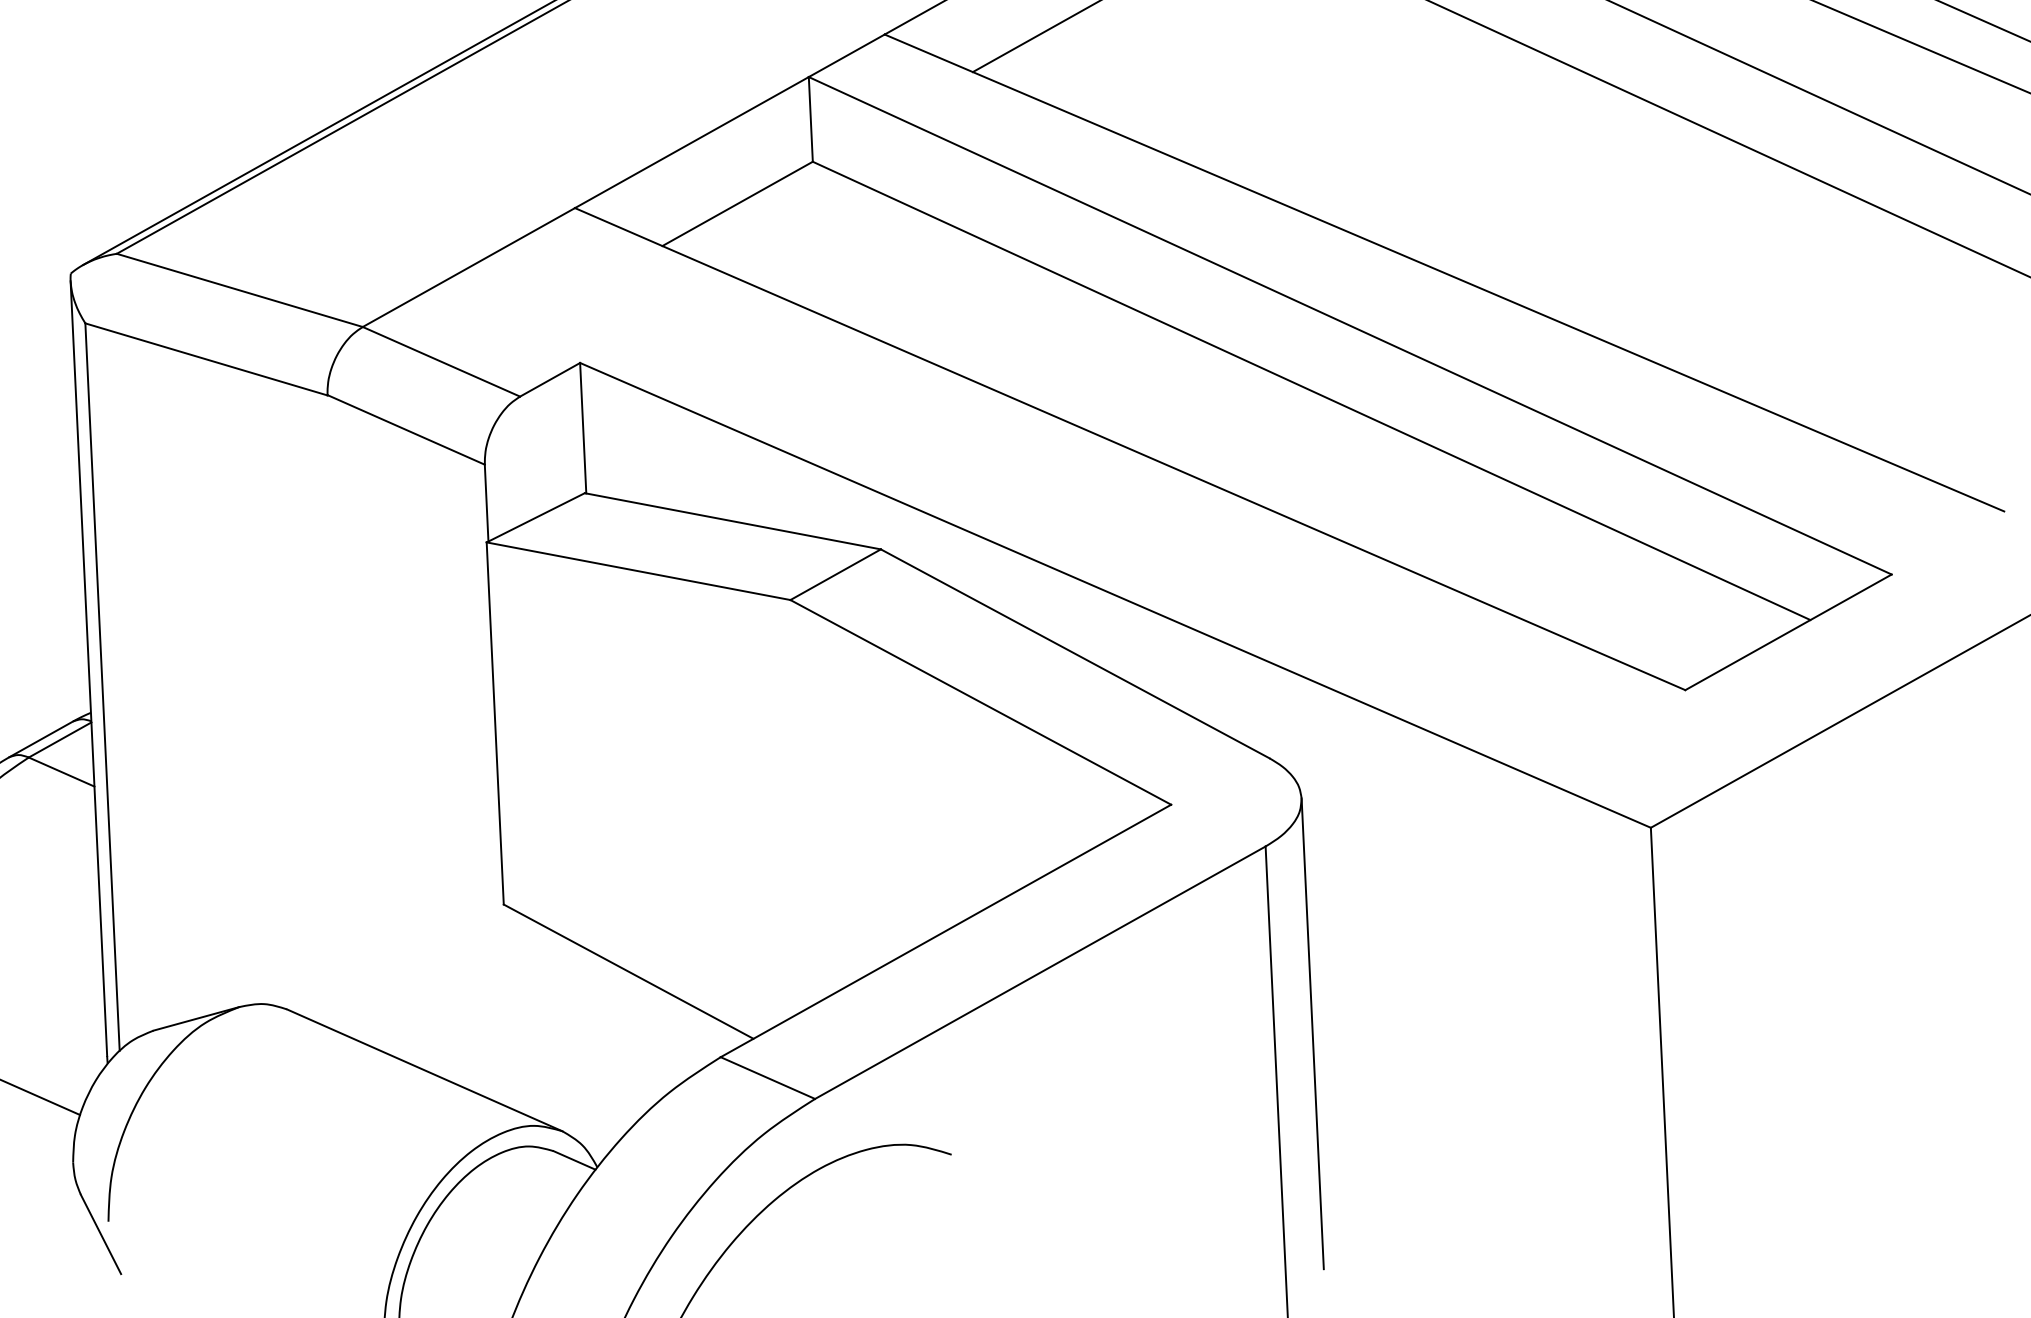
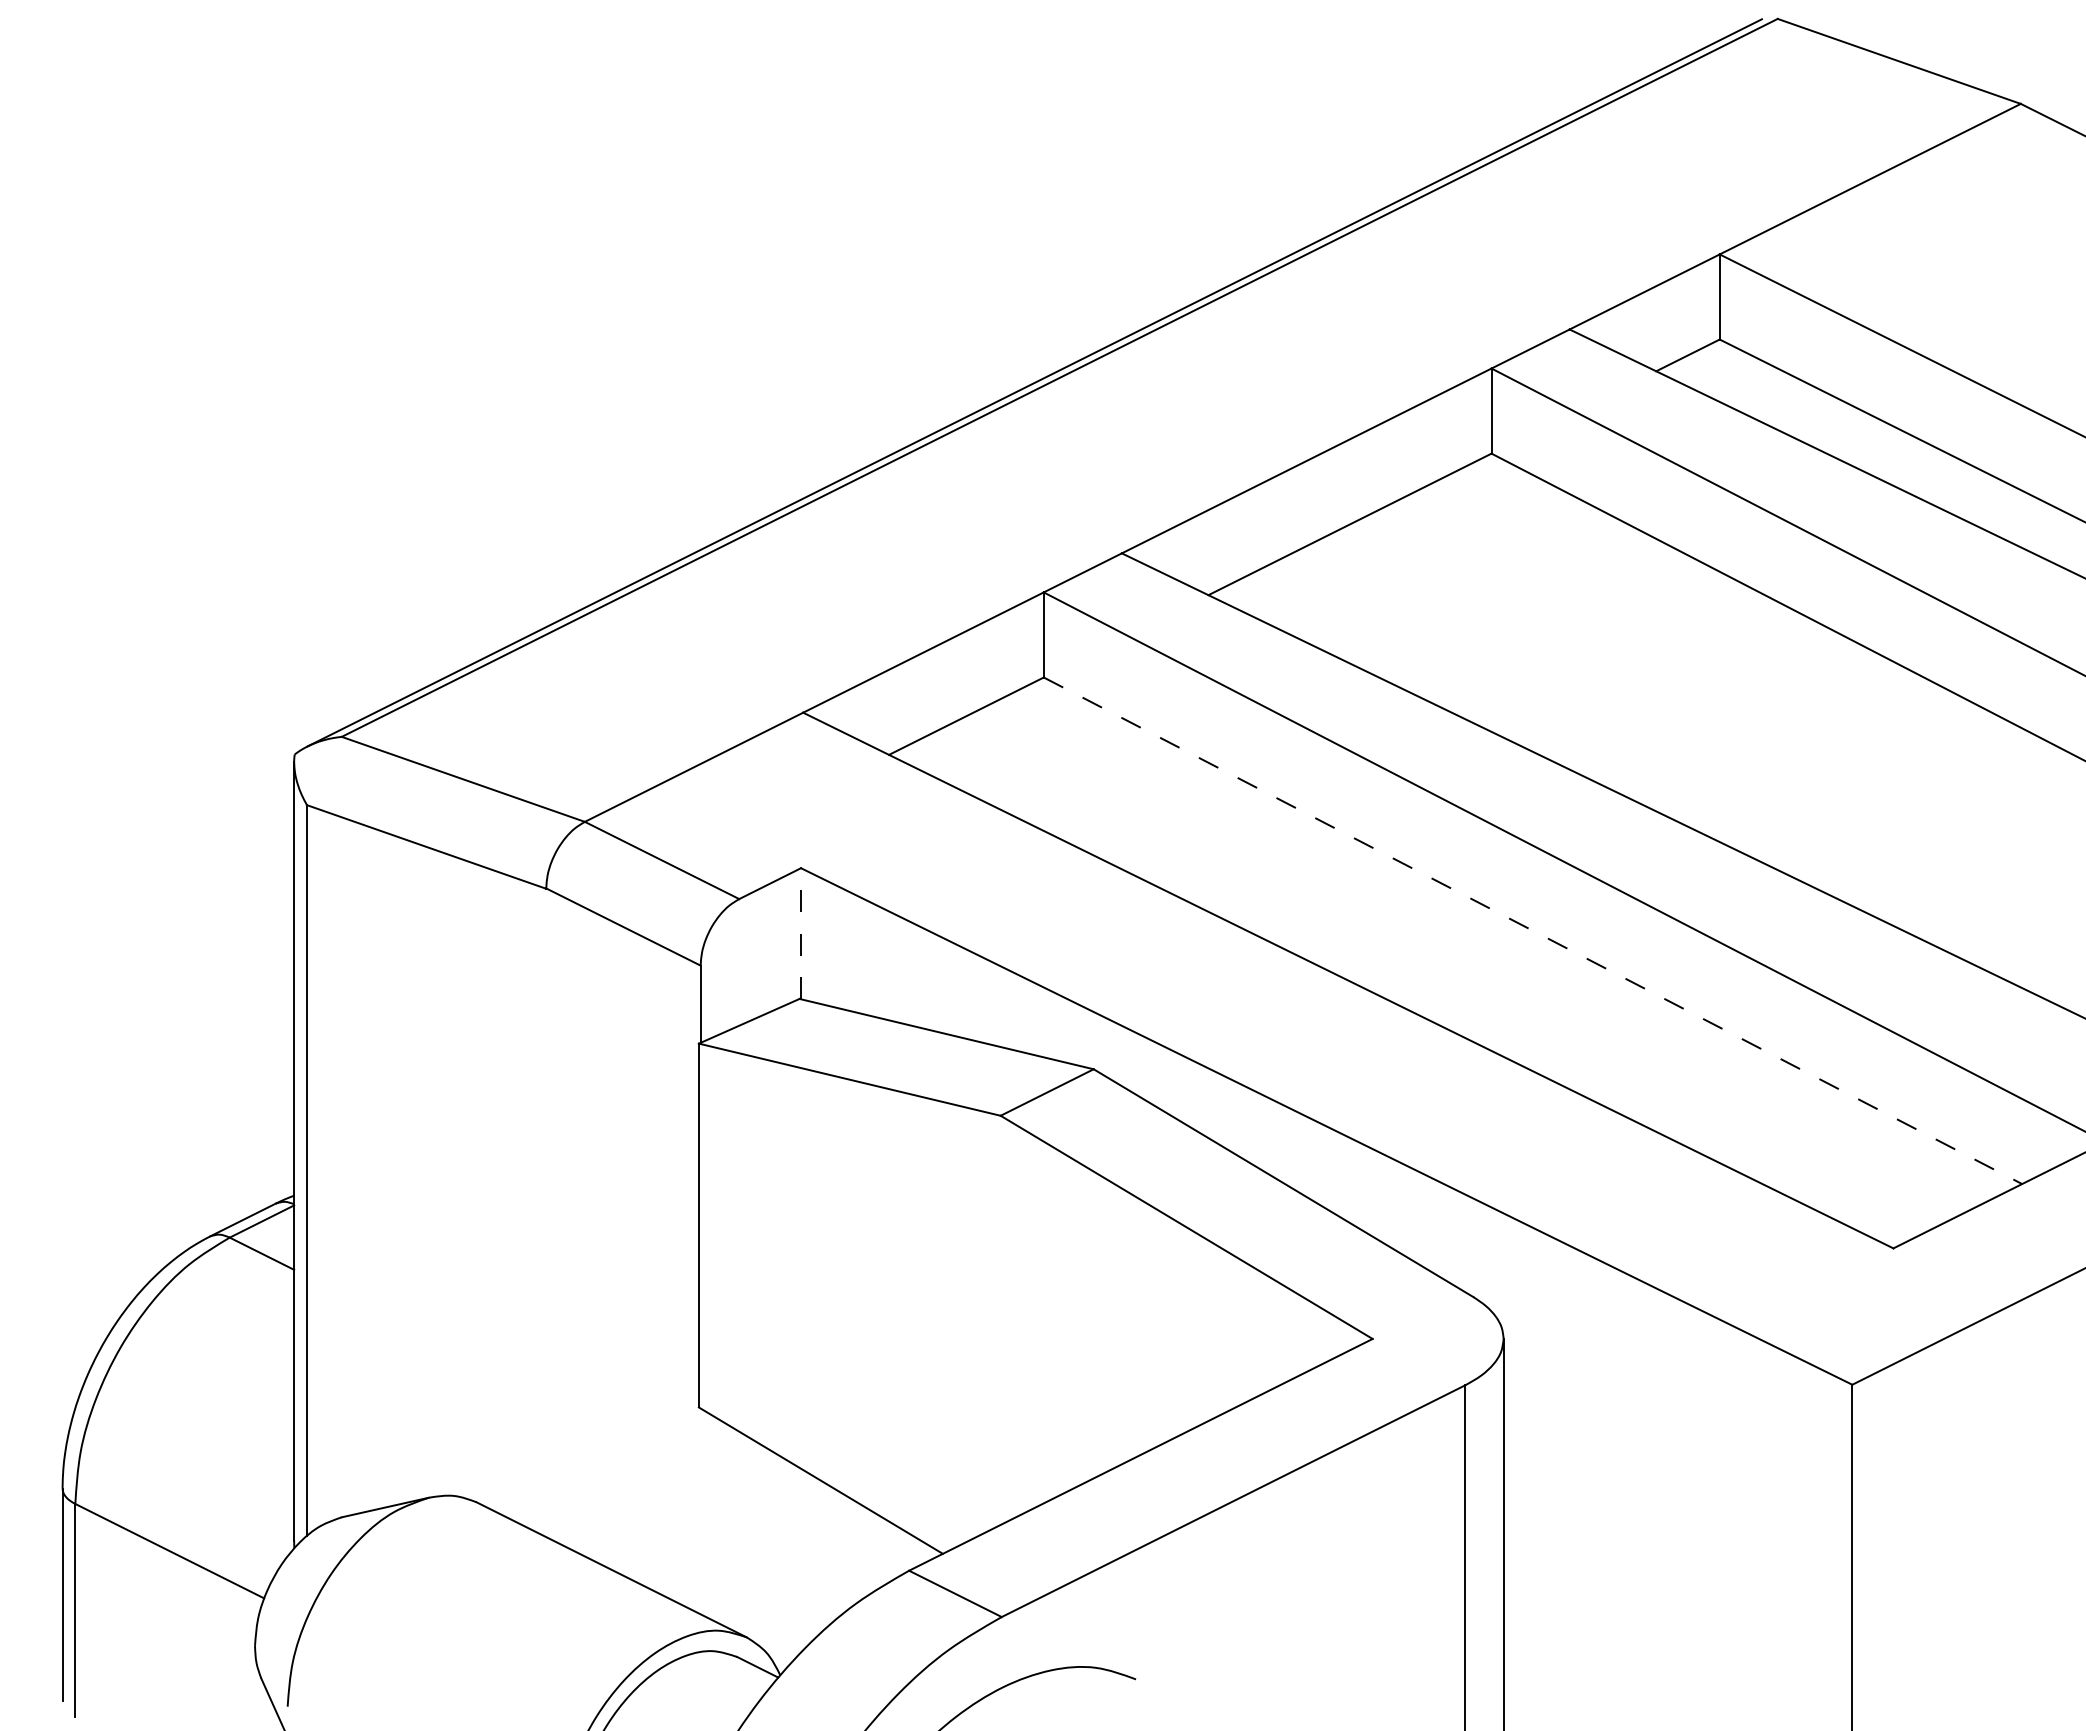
line: (1311, 390) -> (1532, 930), solid -> dashed
line: (583, 427) -> (801, 933), solid -> dashed

